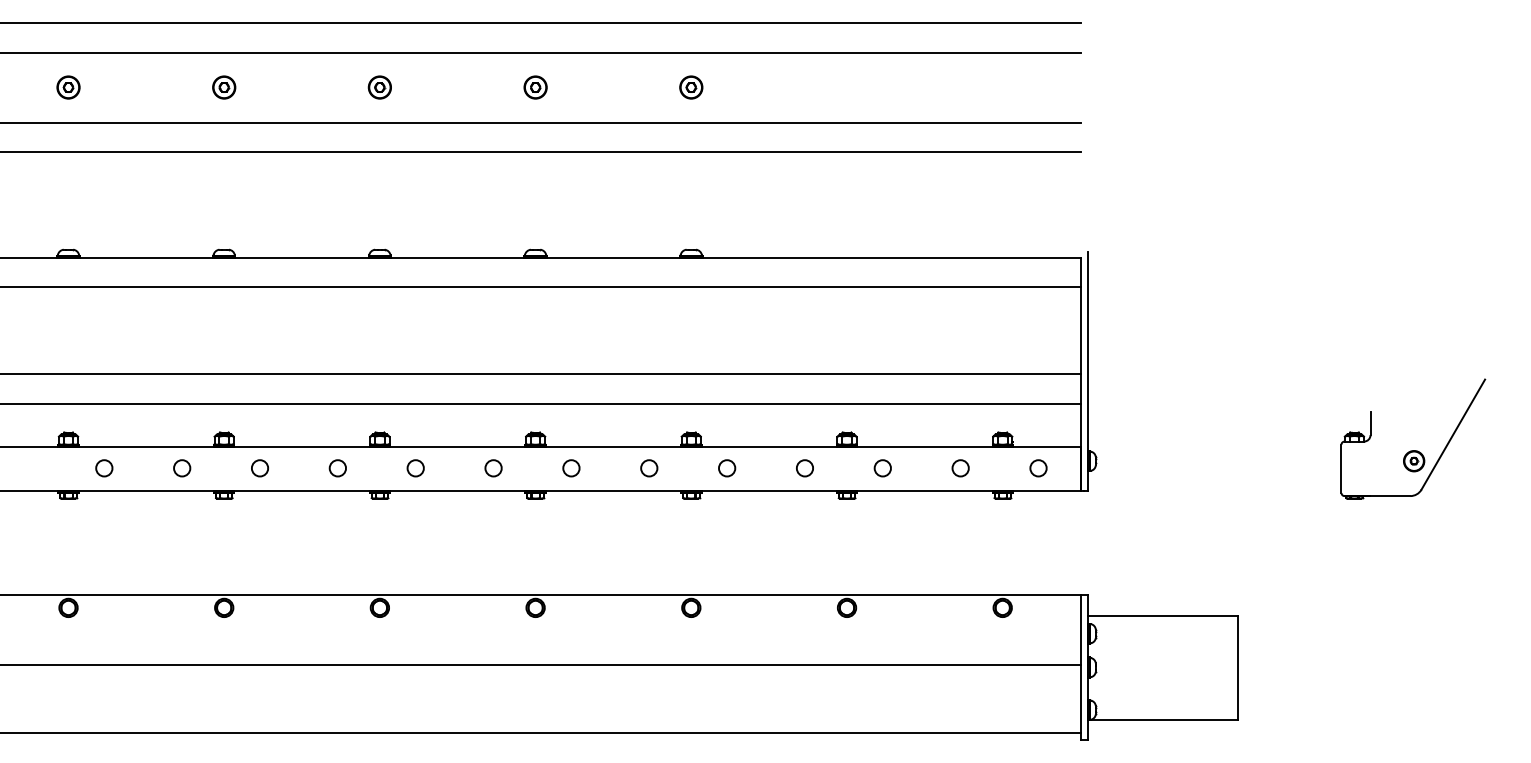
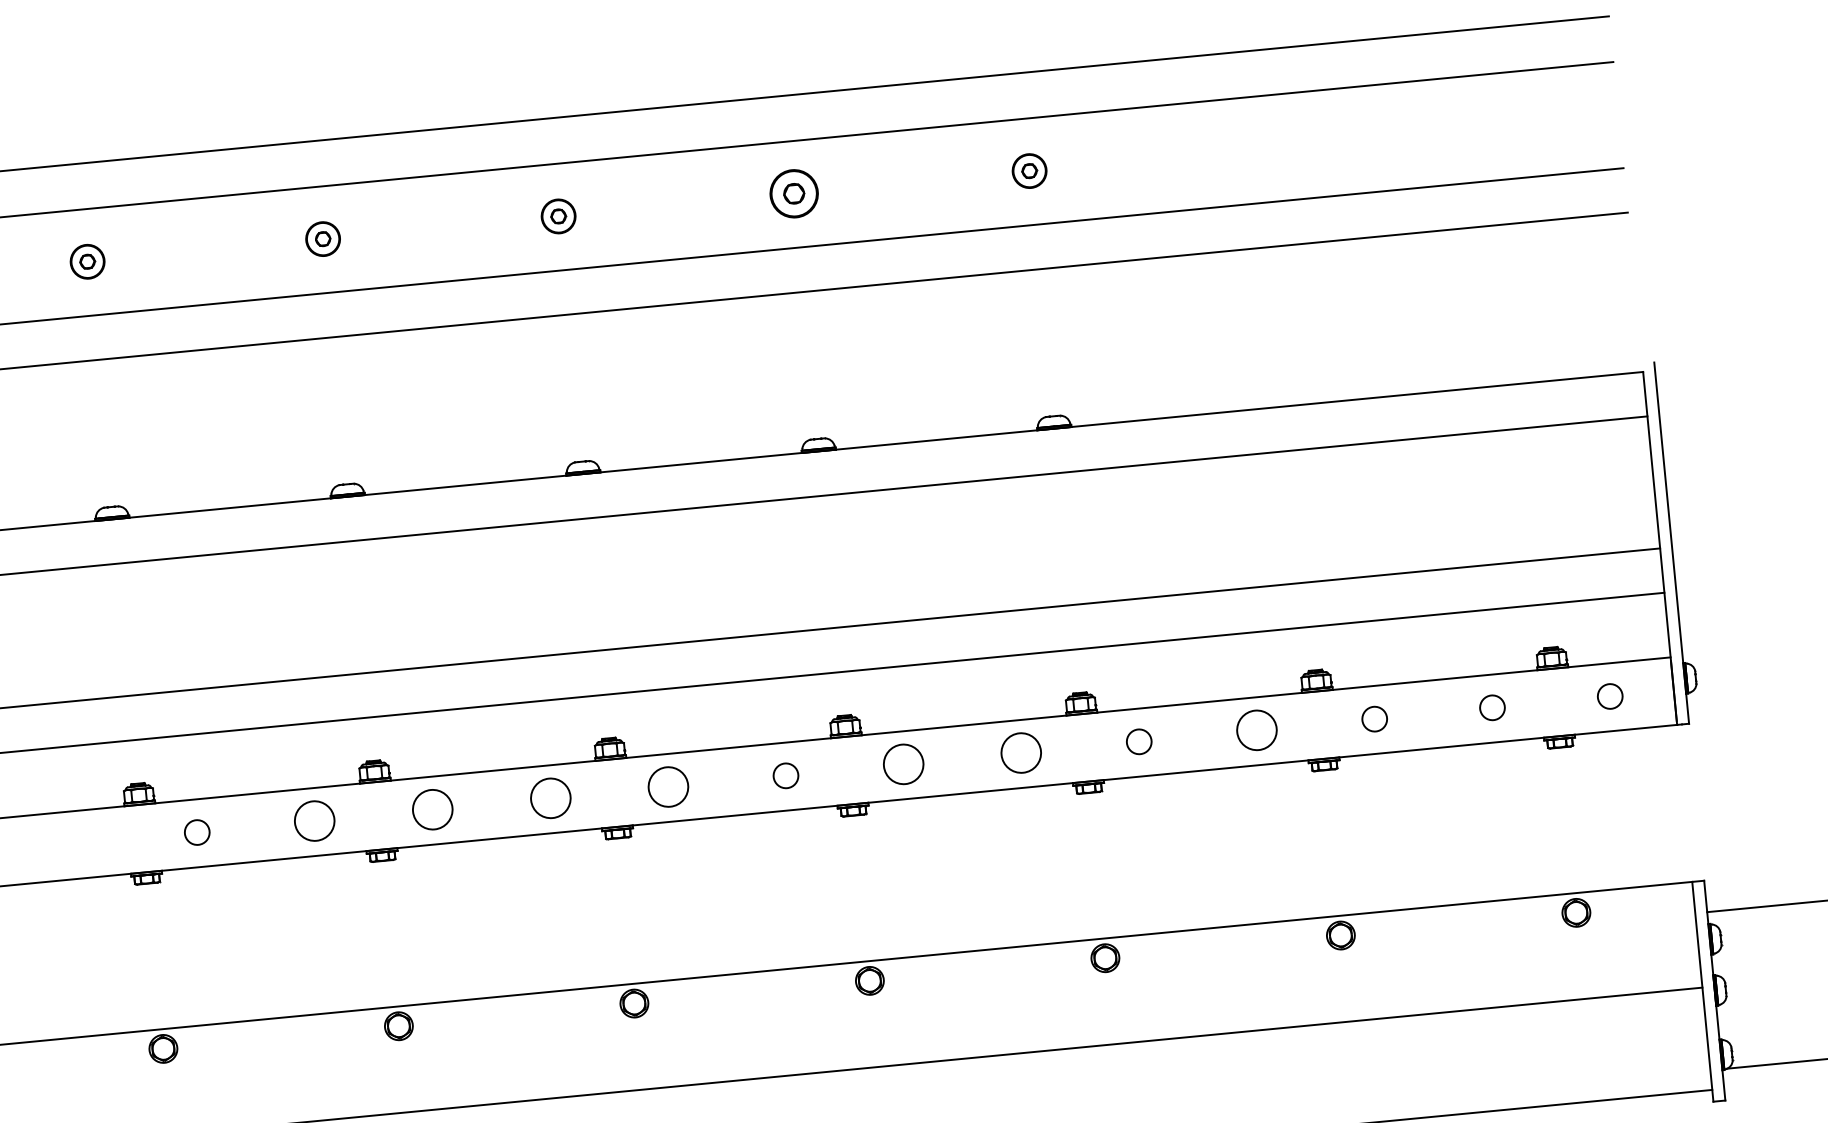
part: (535, 87) -> (793, 193), size x1.4
circle: (182, 468) -> (315, 821), size x1.6
circle: (259, 468) -> (431, 810), size x1.6
circle: (337, 468) -> (549, 798), size x1.6
circle: (415, 468) -> (667, 787), size x1.6
circle: (571, 468) -> (903, 764), size x1.6
circle: (649, 468) -> (1021, 753), size x1.6
circle: (804, 468) -> (1256, 730), size x1.6

